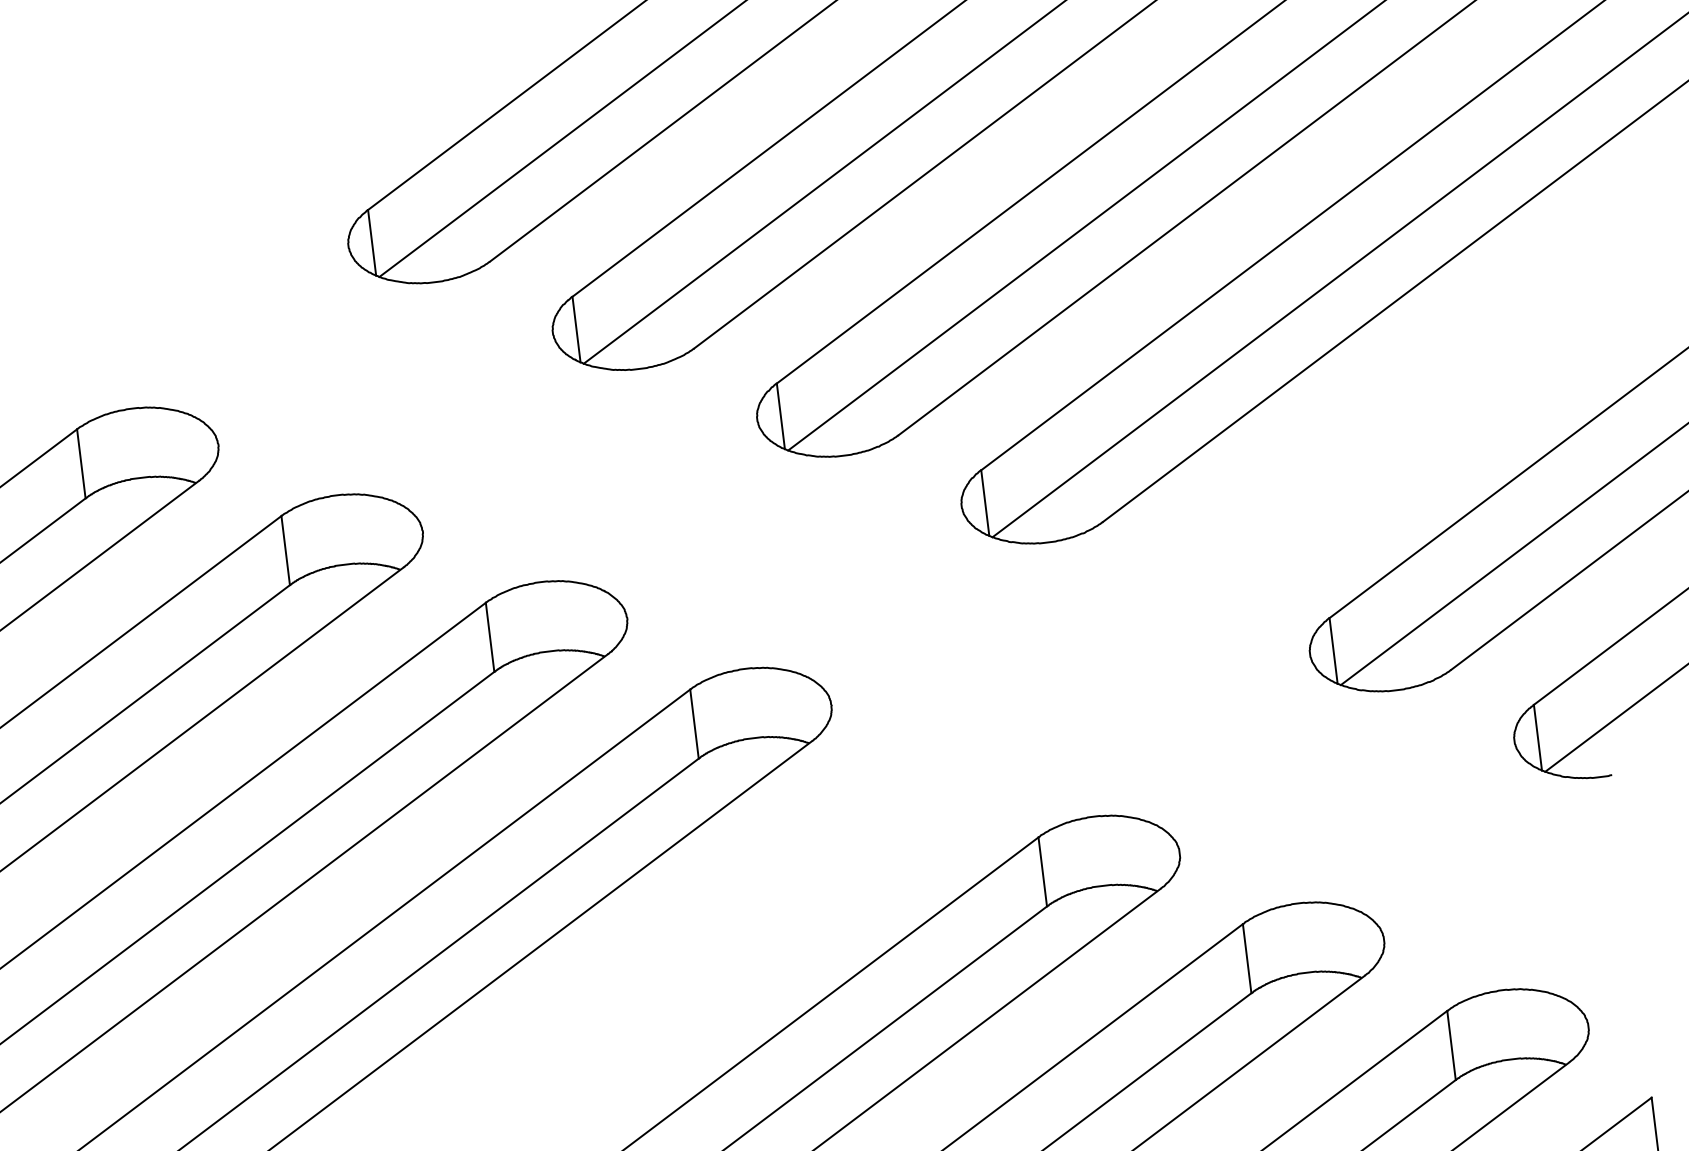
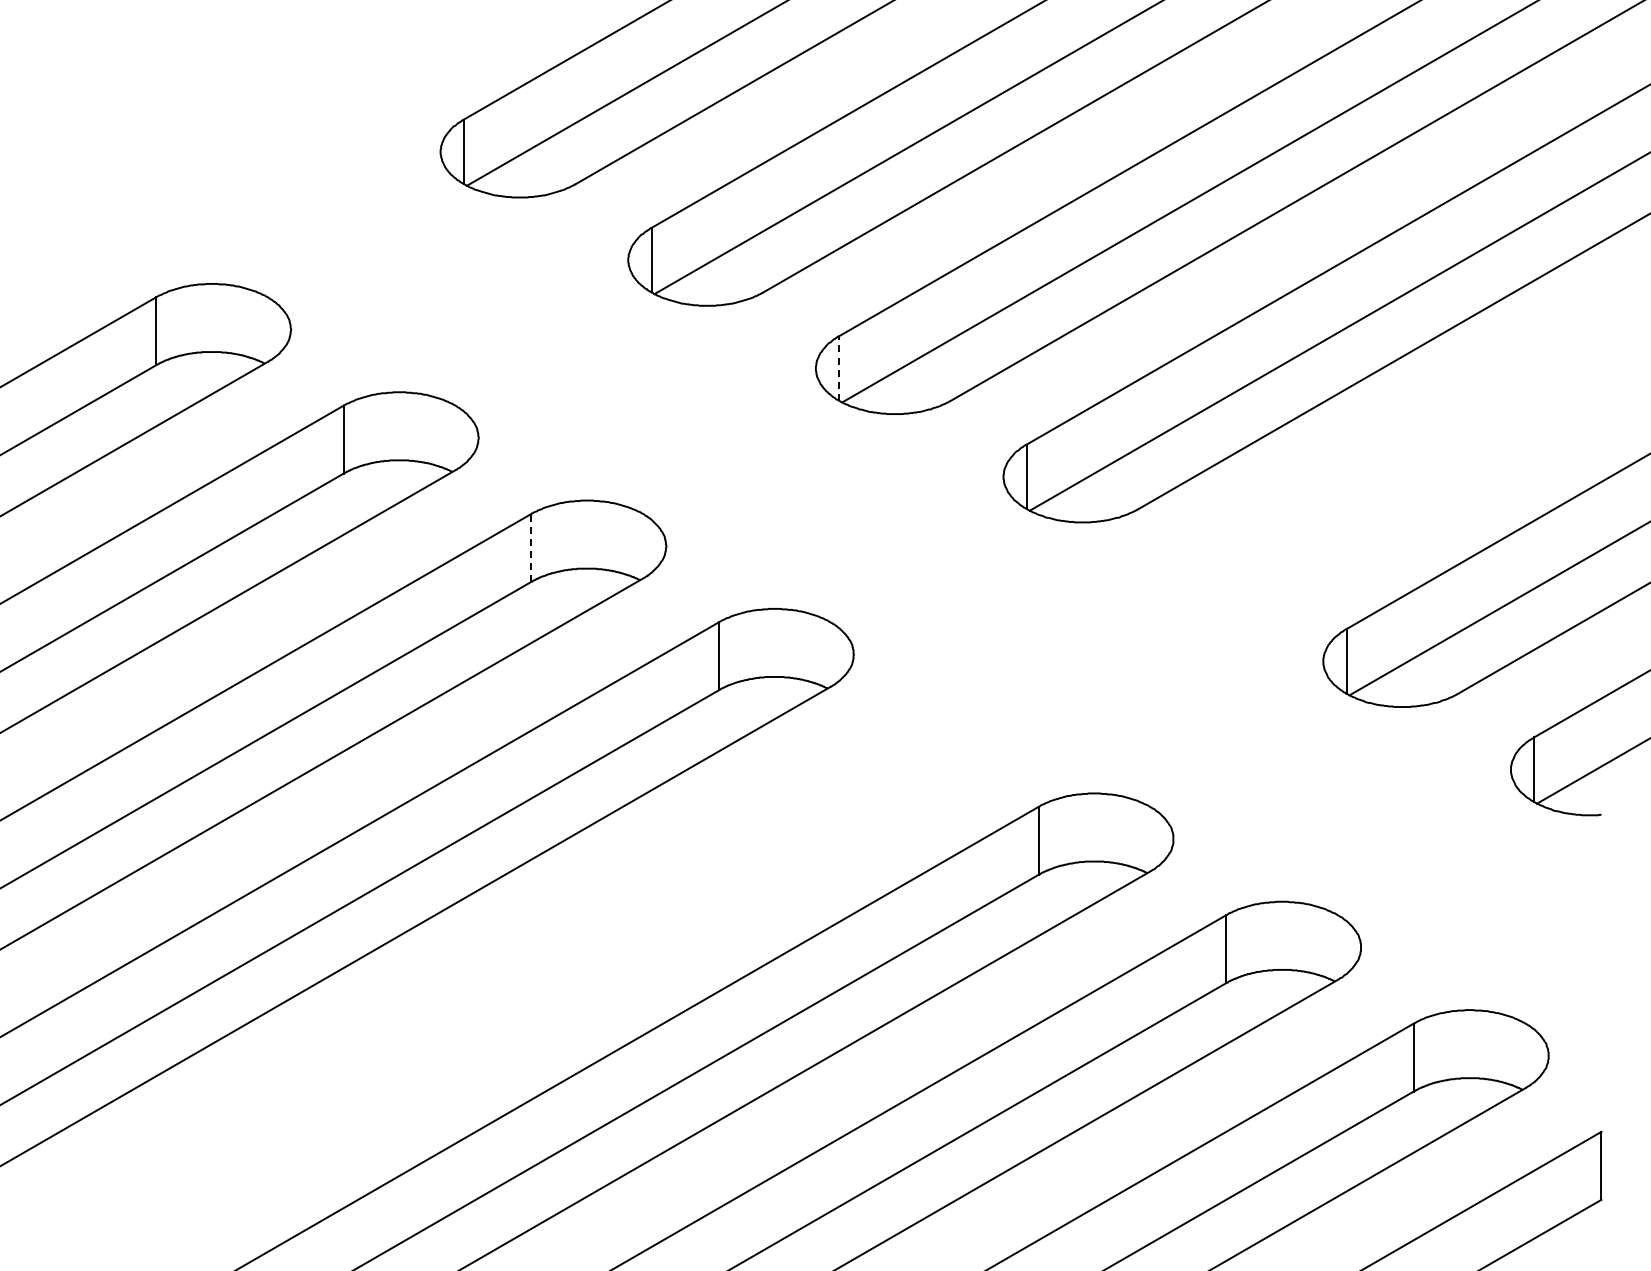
line: (781, 416) -> (839, 368), solid -> dashed
line: (490, 636) -> (531, 547), solid -> dashed

